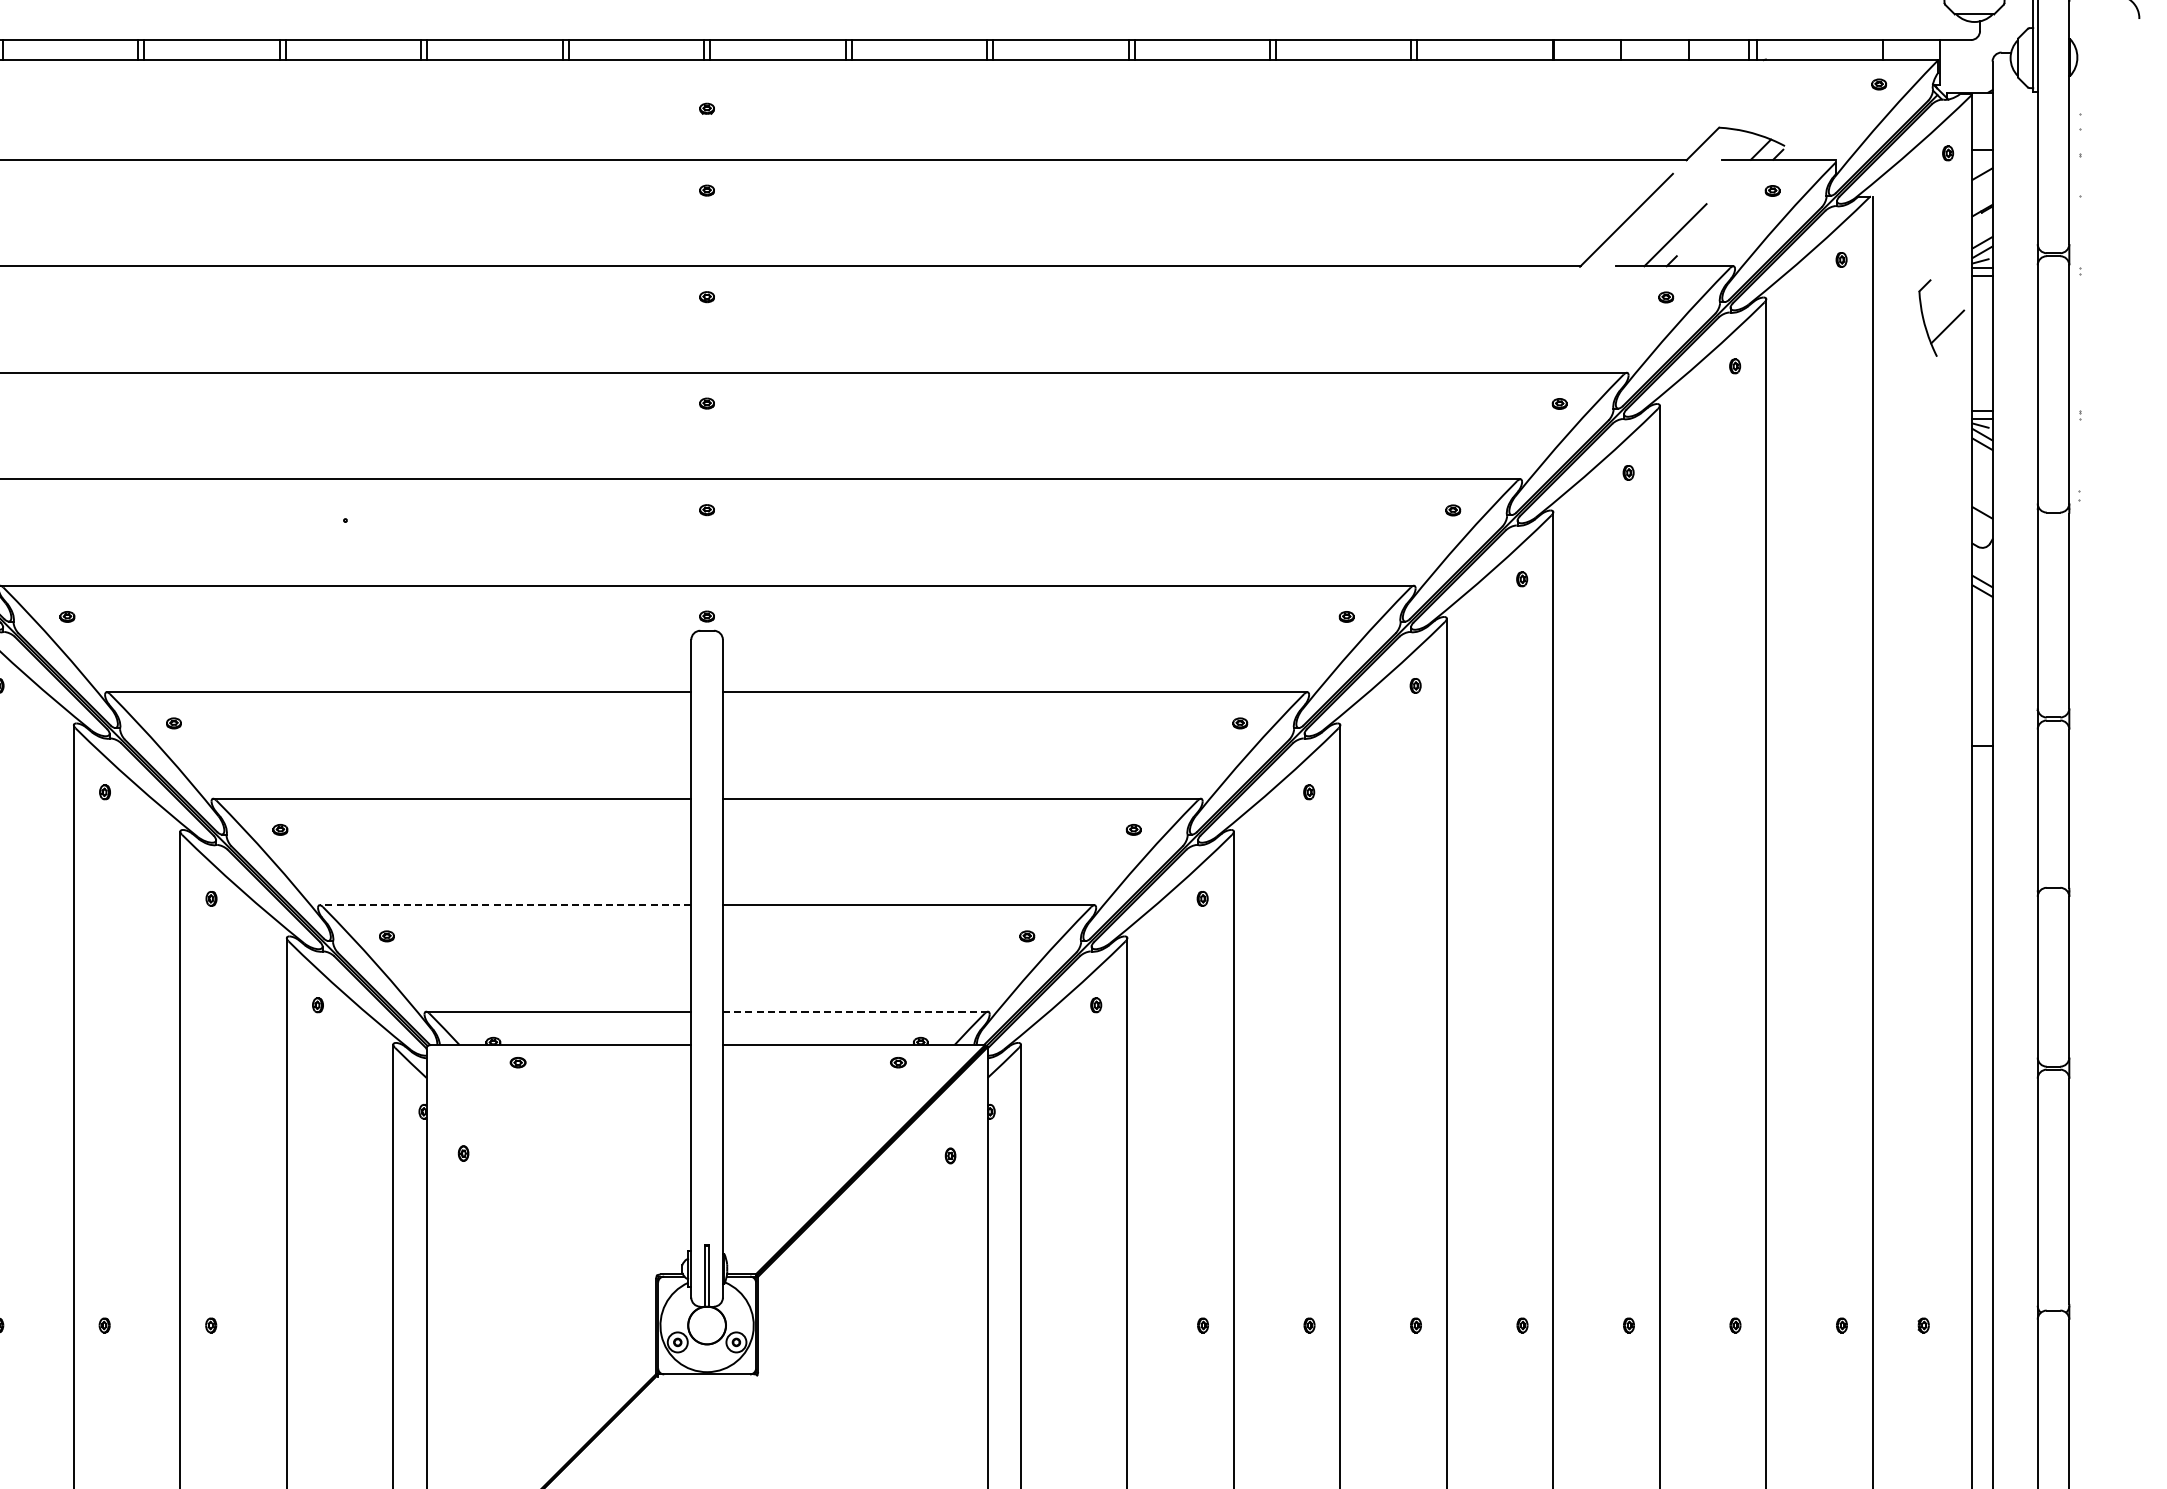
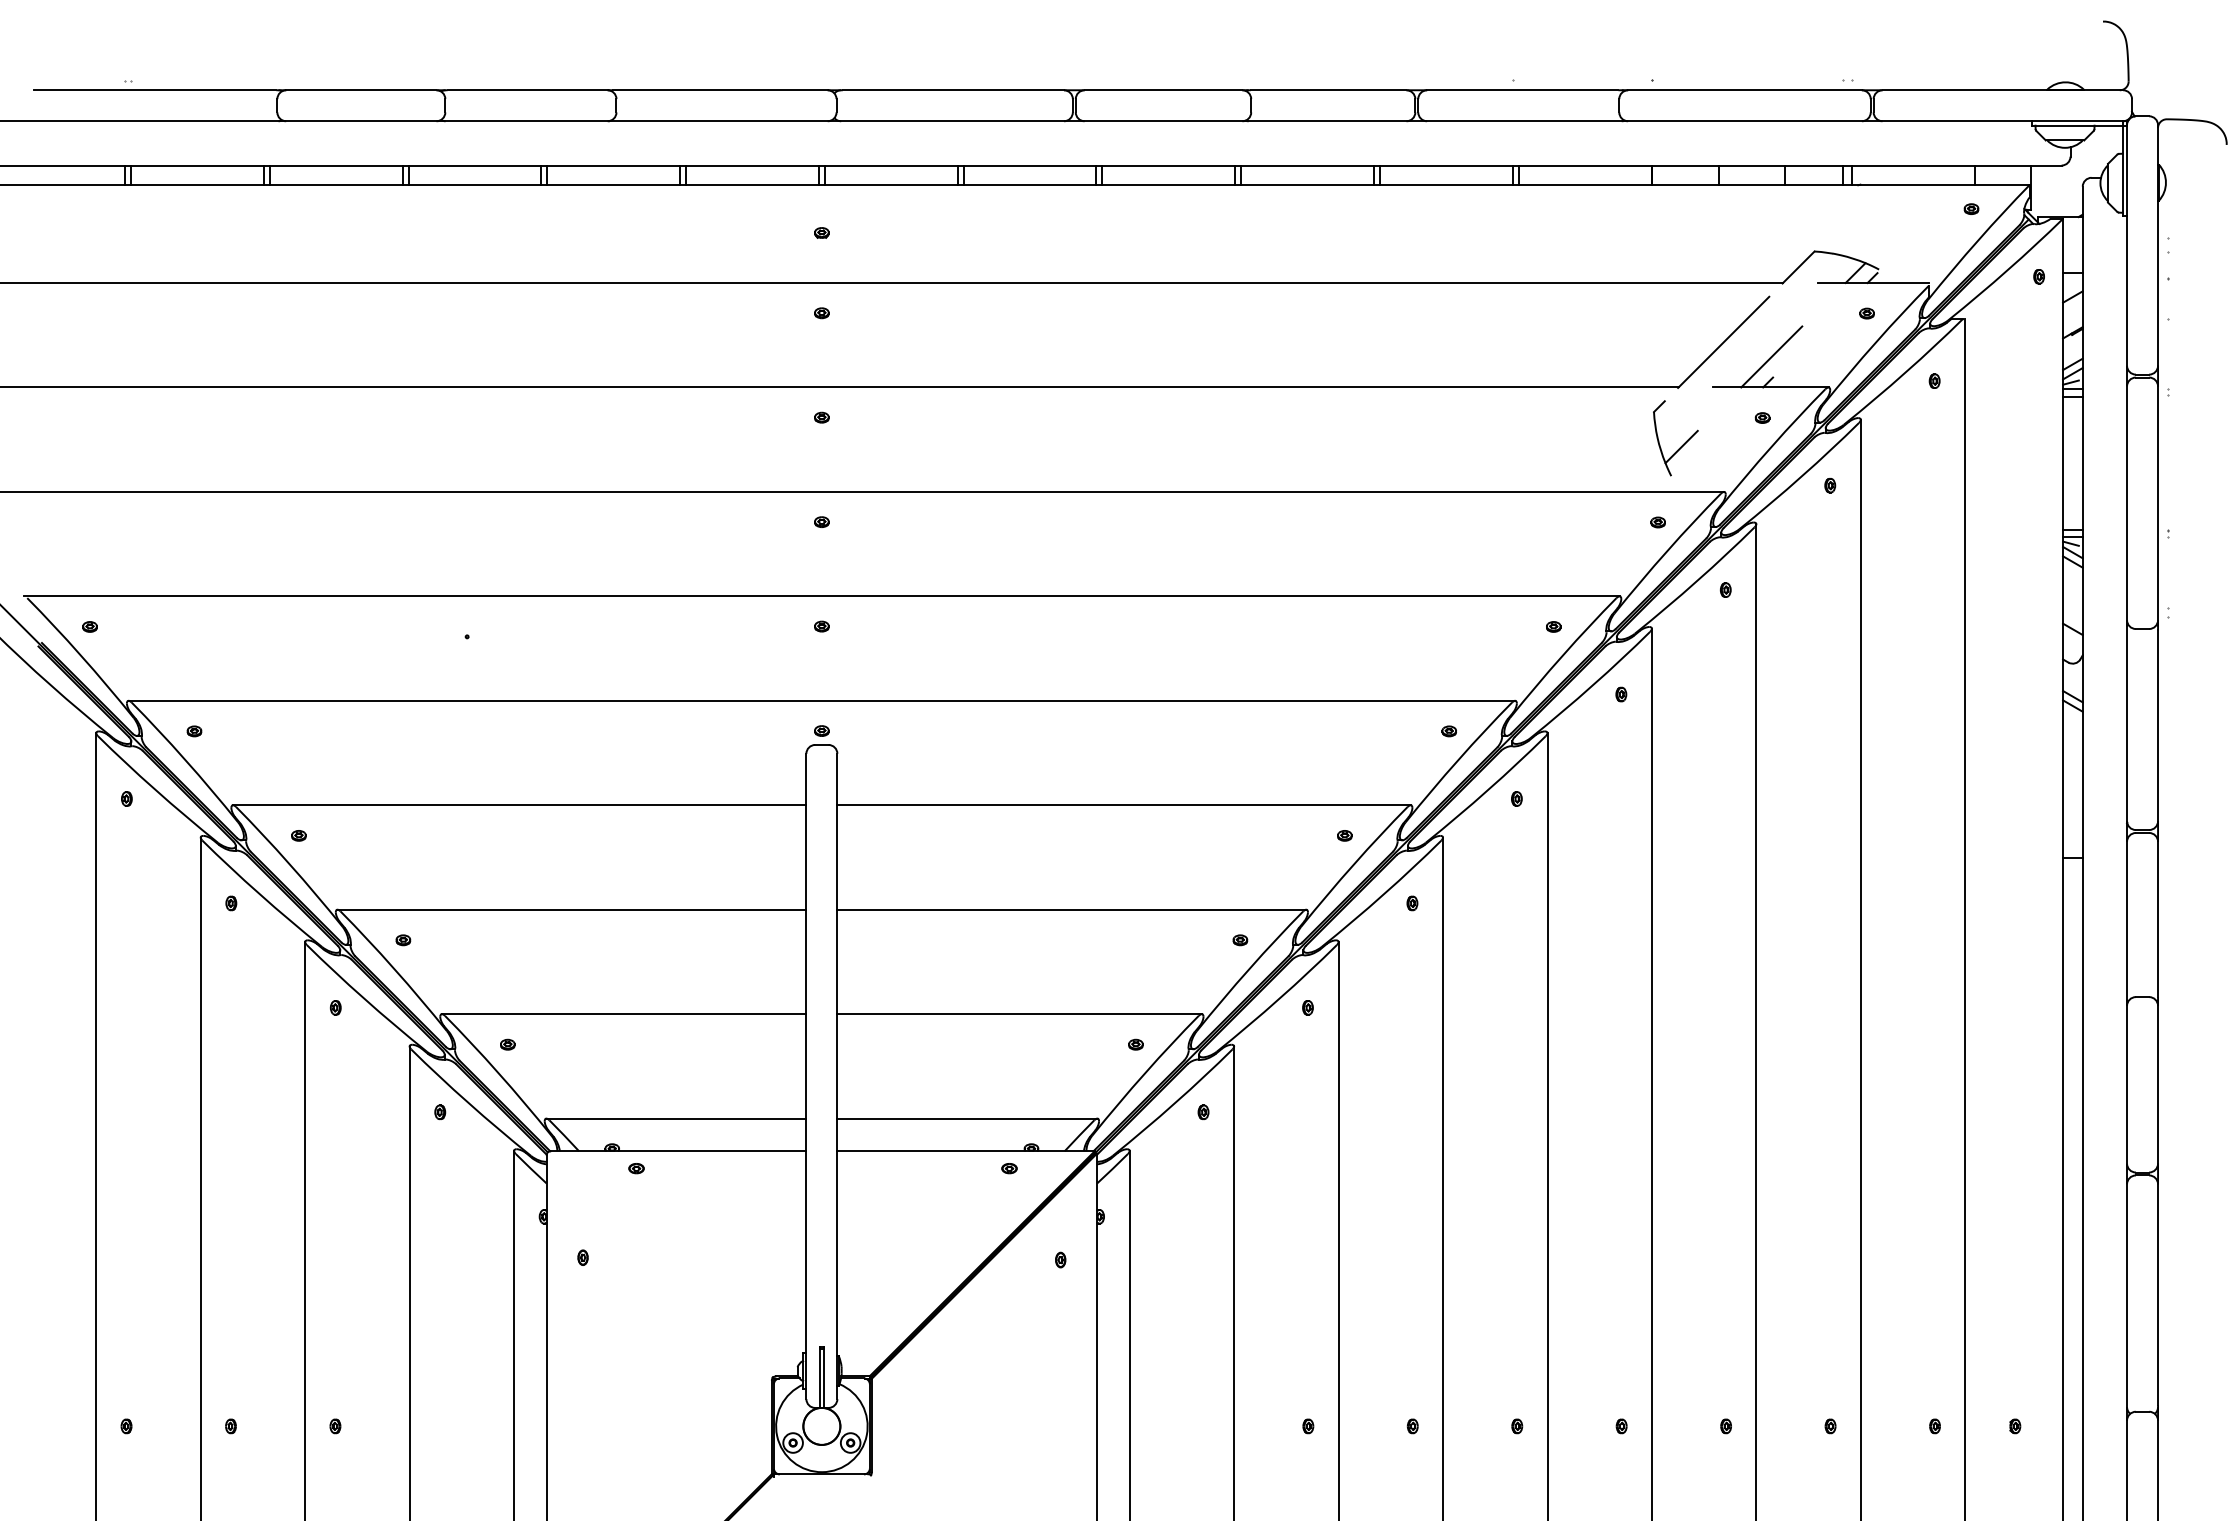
part: (1948, 324) -> (1682, 444), moved
line: (504, 905) -> (623, 1014), dashed -> solid
line: (855, 1011) -> (967, 1118), dashed -> solid

